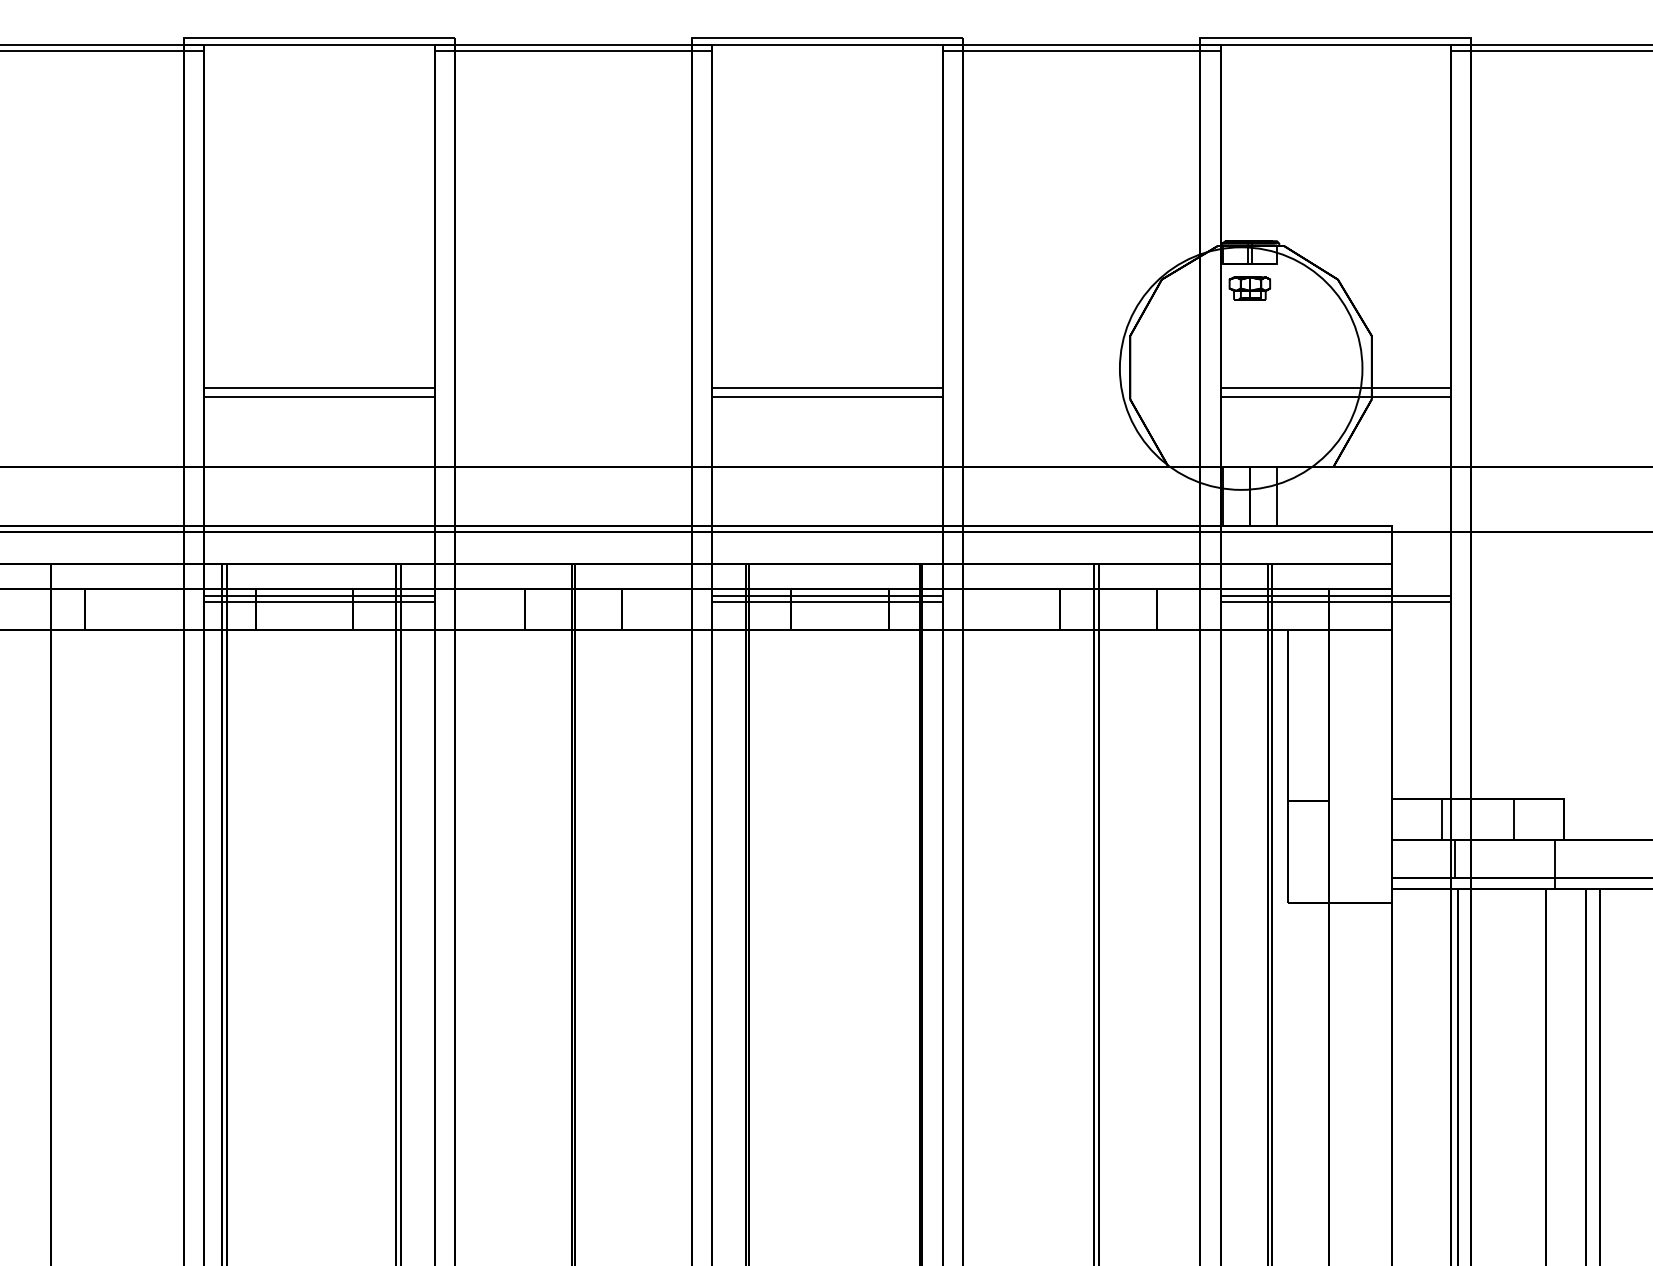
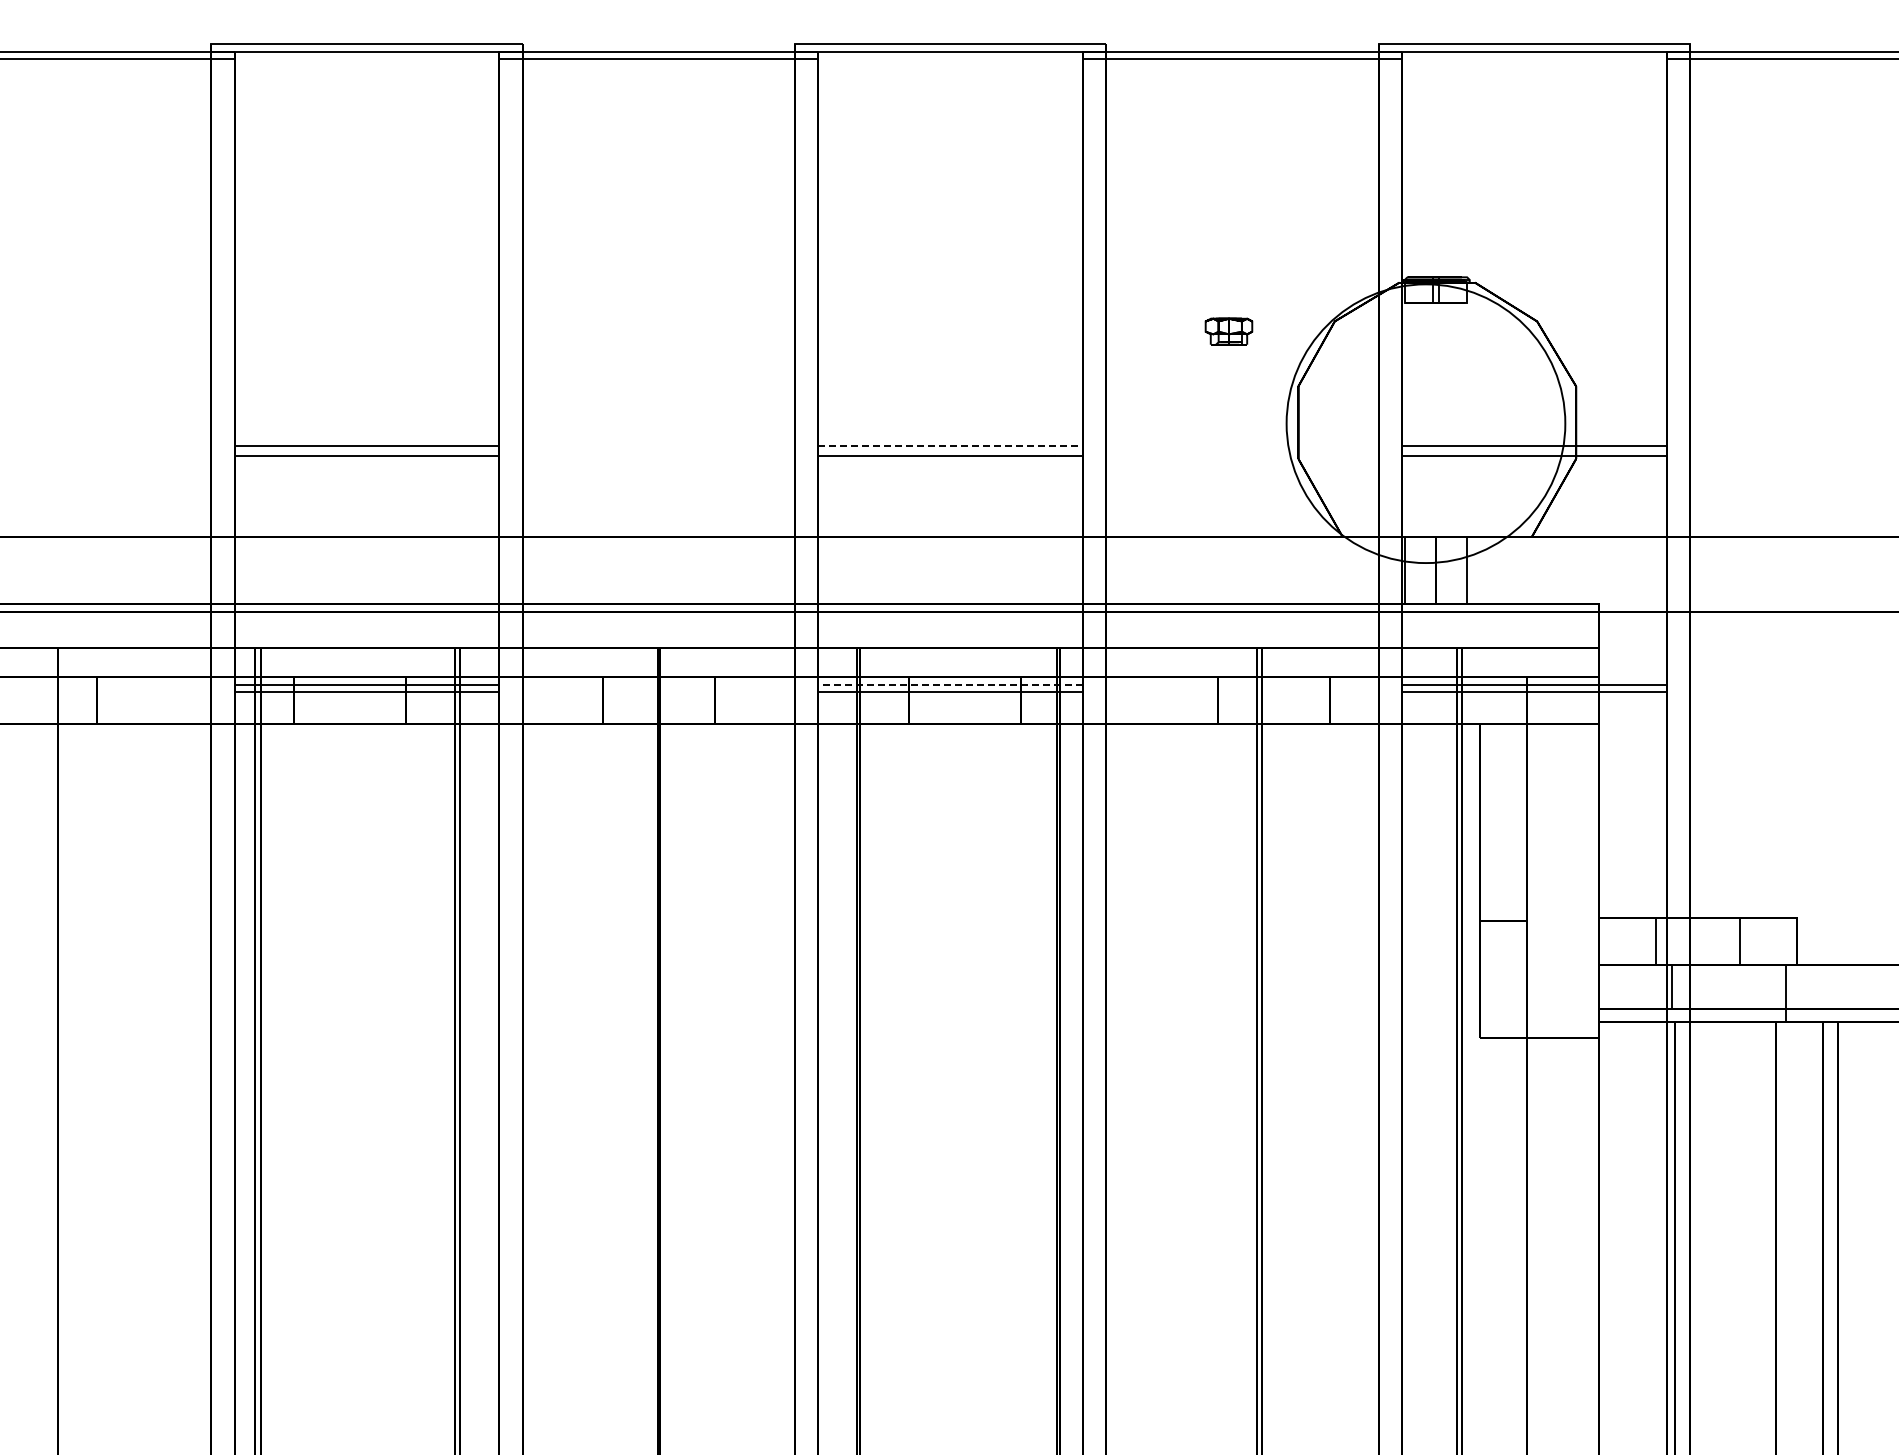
part: (1249, 288) -> (1228, 331), moved
line: (828, 388) -> (951, 446), solid -> dashed
line: (823, 595) -> (946, 684), solid -> dashed

